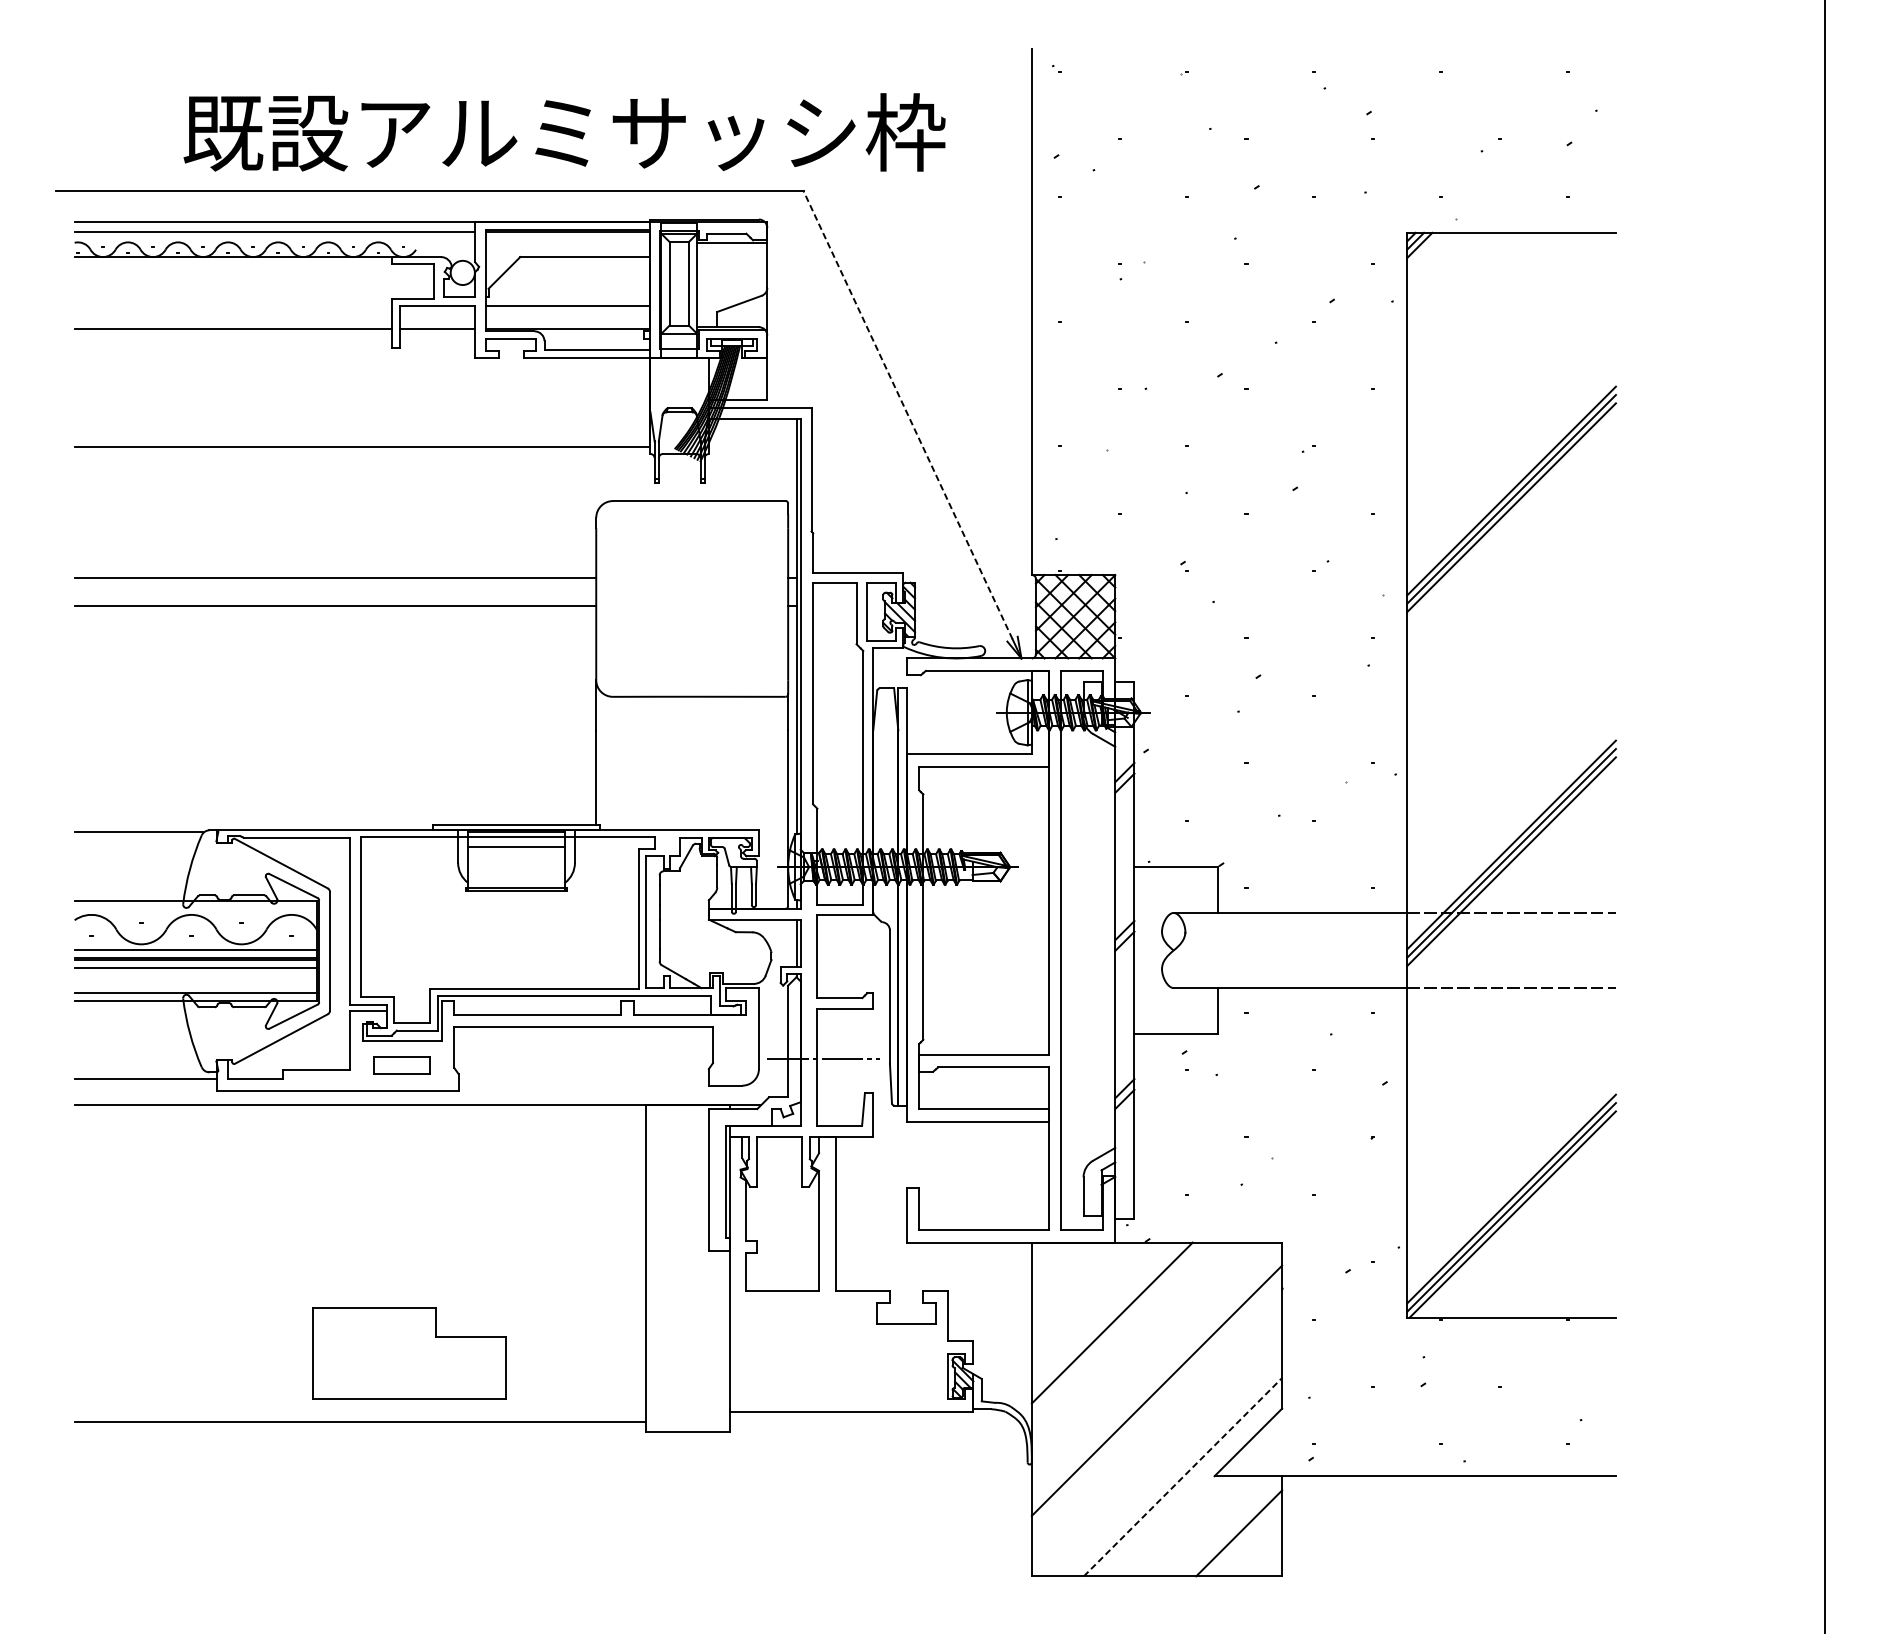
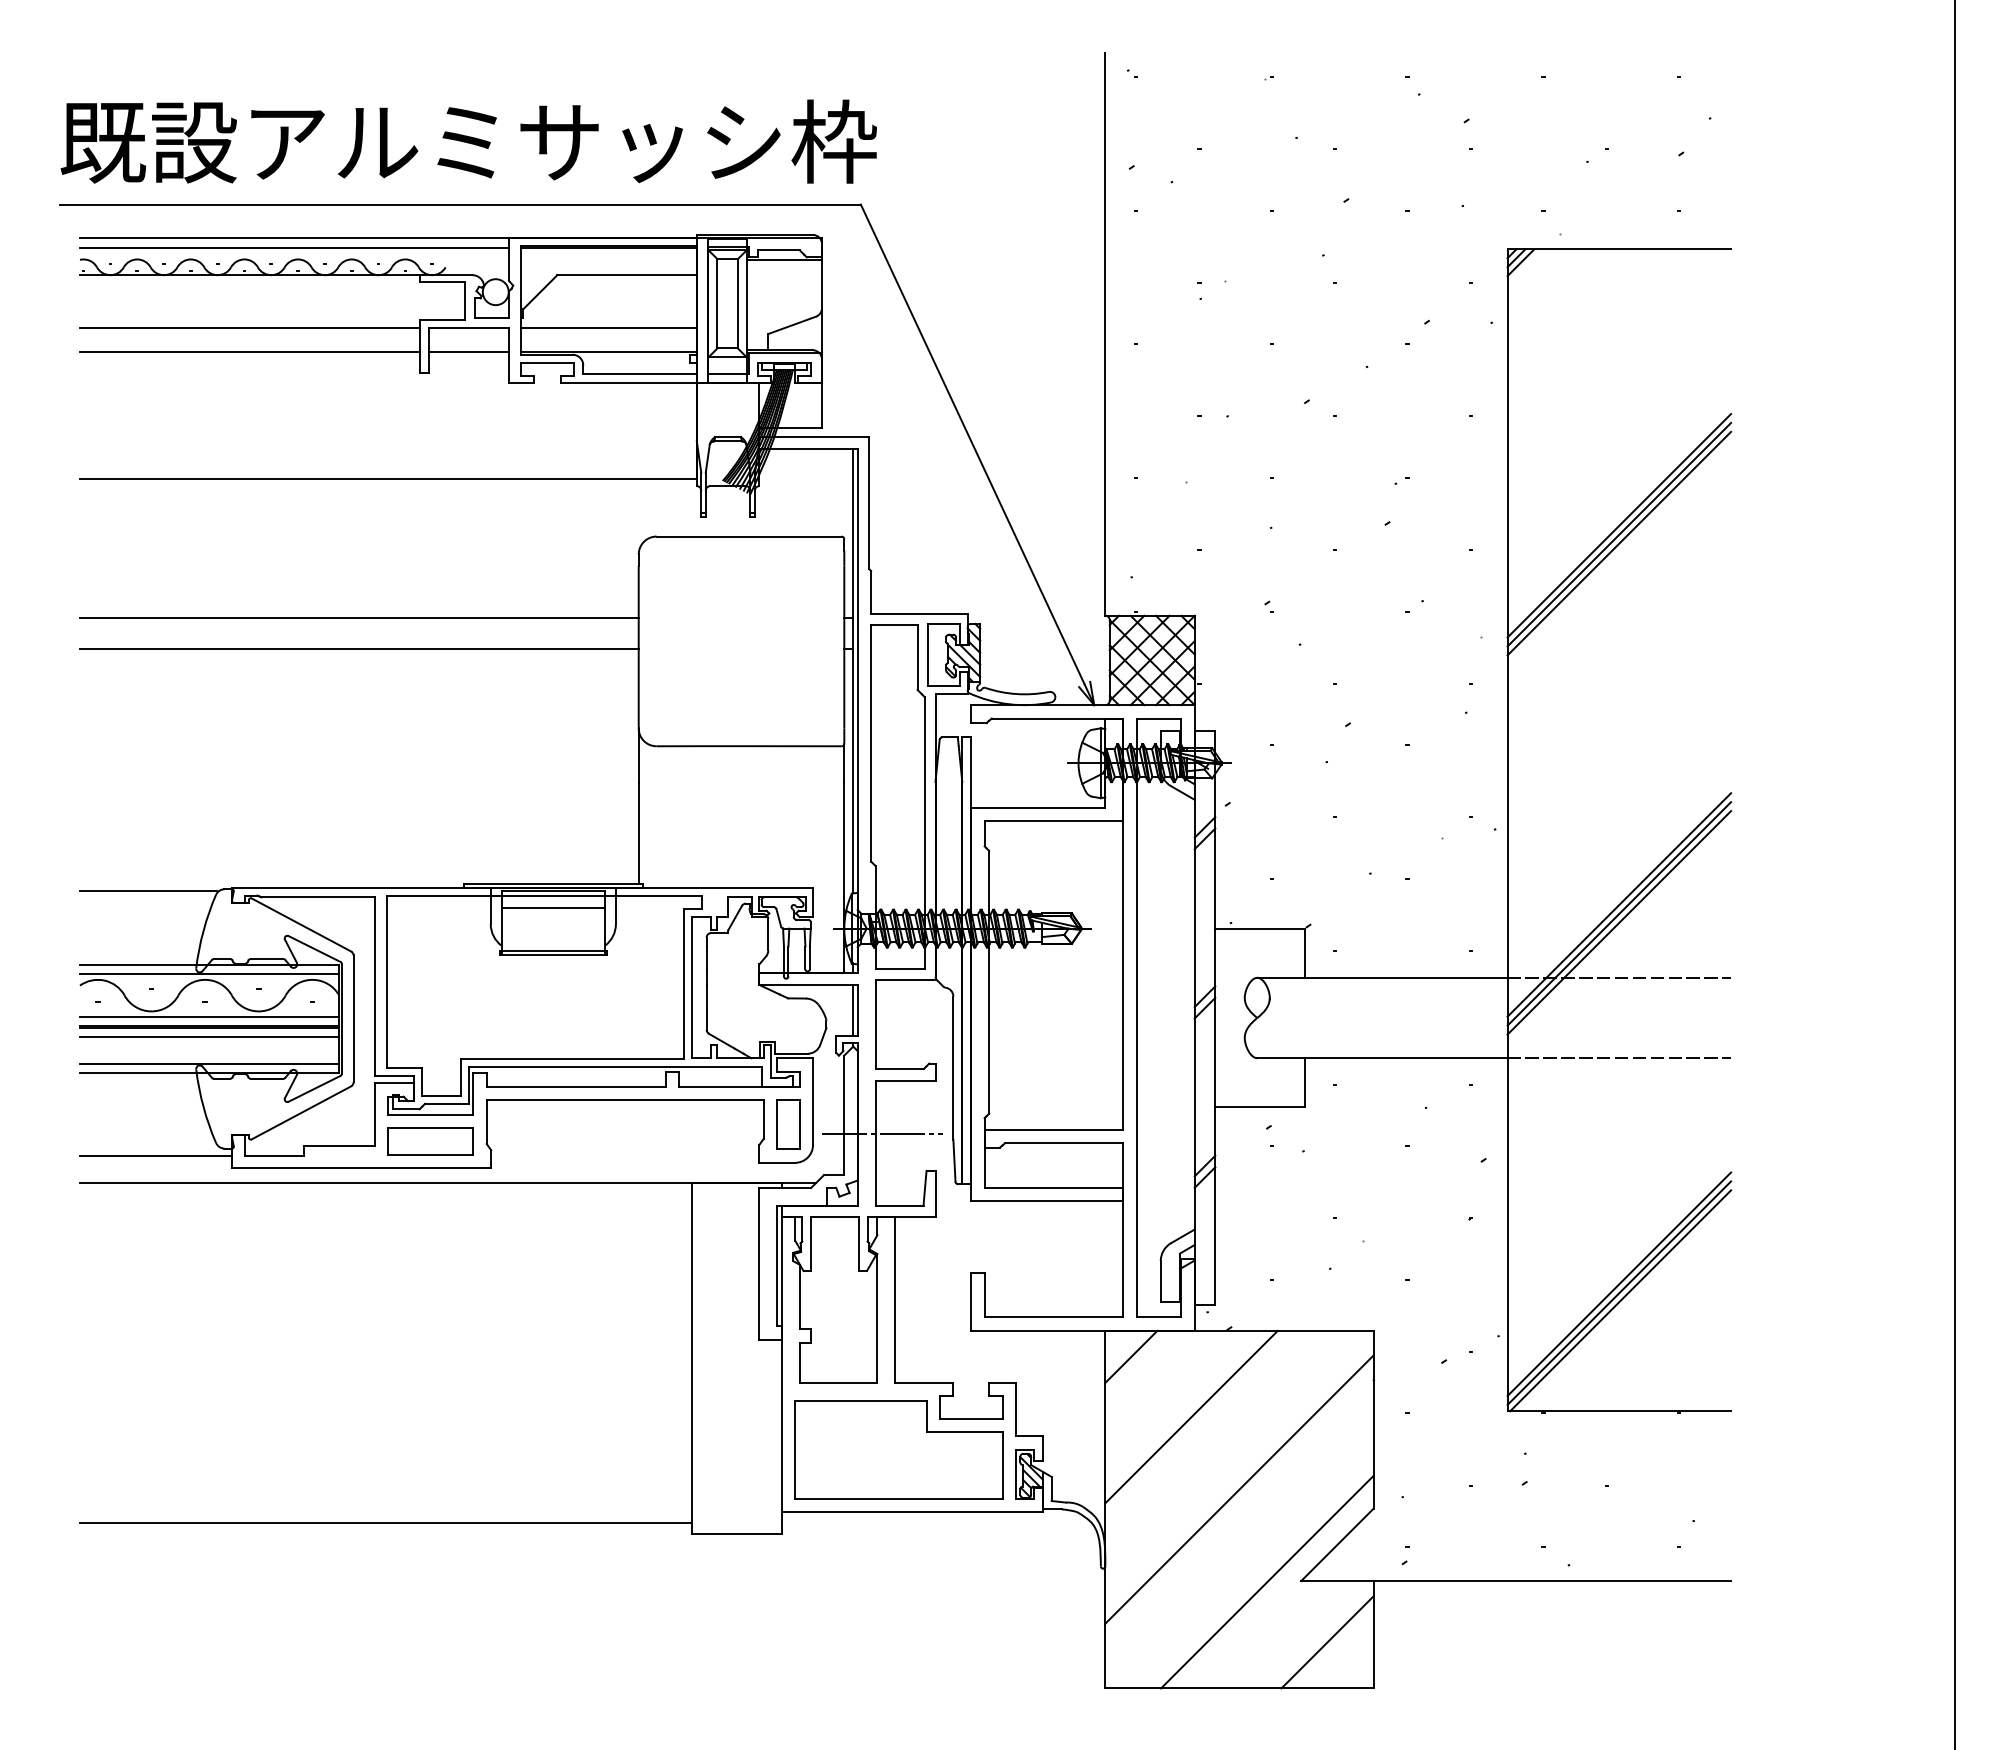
text: (564, 132) -> (468, 141), moved
line: (232, 305) -> (249, 327), added
line: (907, 415) -> (972, 444), dashed -> solid
line: (195, 909) -> (209, 974), added
part: (736, 1049) -> (788, 1124), added
part: (401, 1065) -> (430, 1141), size x1.43
line: (1056, 1266) -> (1131, 1356), added
part: (409, 1353) -> (898, 1449), moved
line: (1183, 1476) -> (1267, 1581), dashed -> solid

